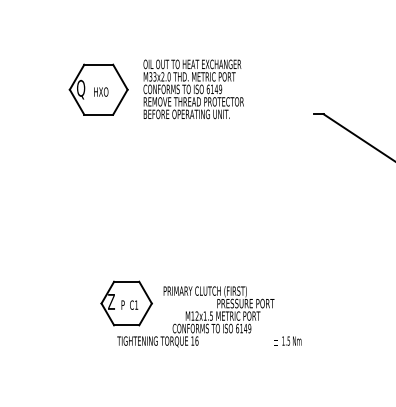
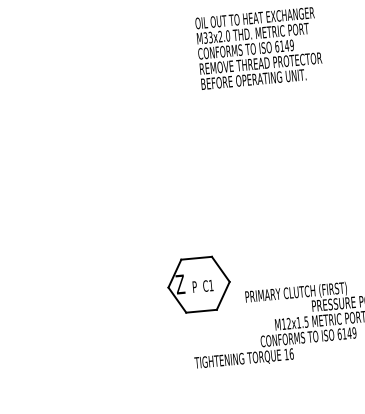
part: (98, 89) -> (143, 59), removed
part: (126, 303) -> (198, 284), moved

